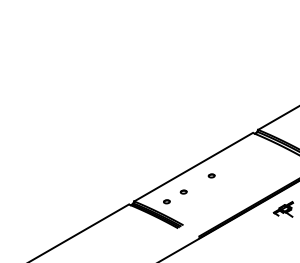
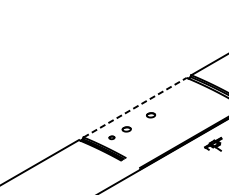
line: (193, 167) -> (135, 107), solid -> dashed
part: (211, 175) -> (150, 114), size x1.6
part: (183, 191) -> (126, 128), size x1.6

